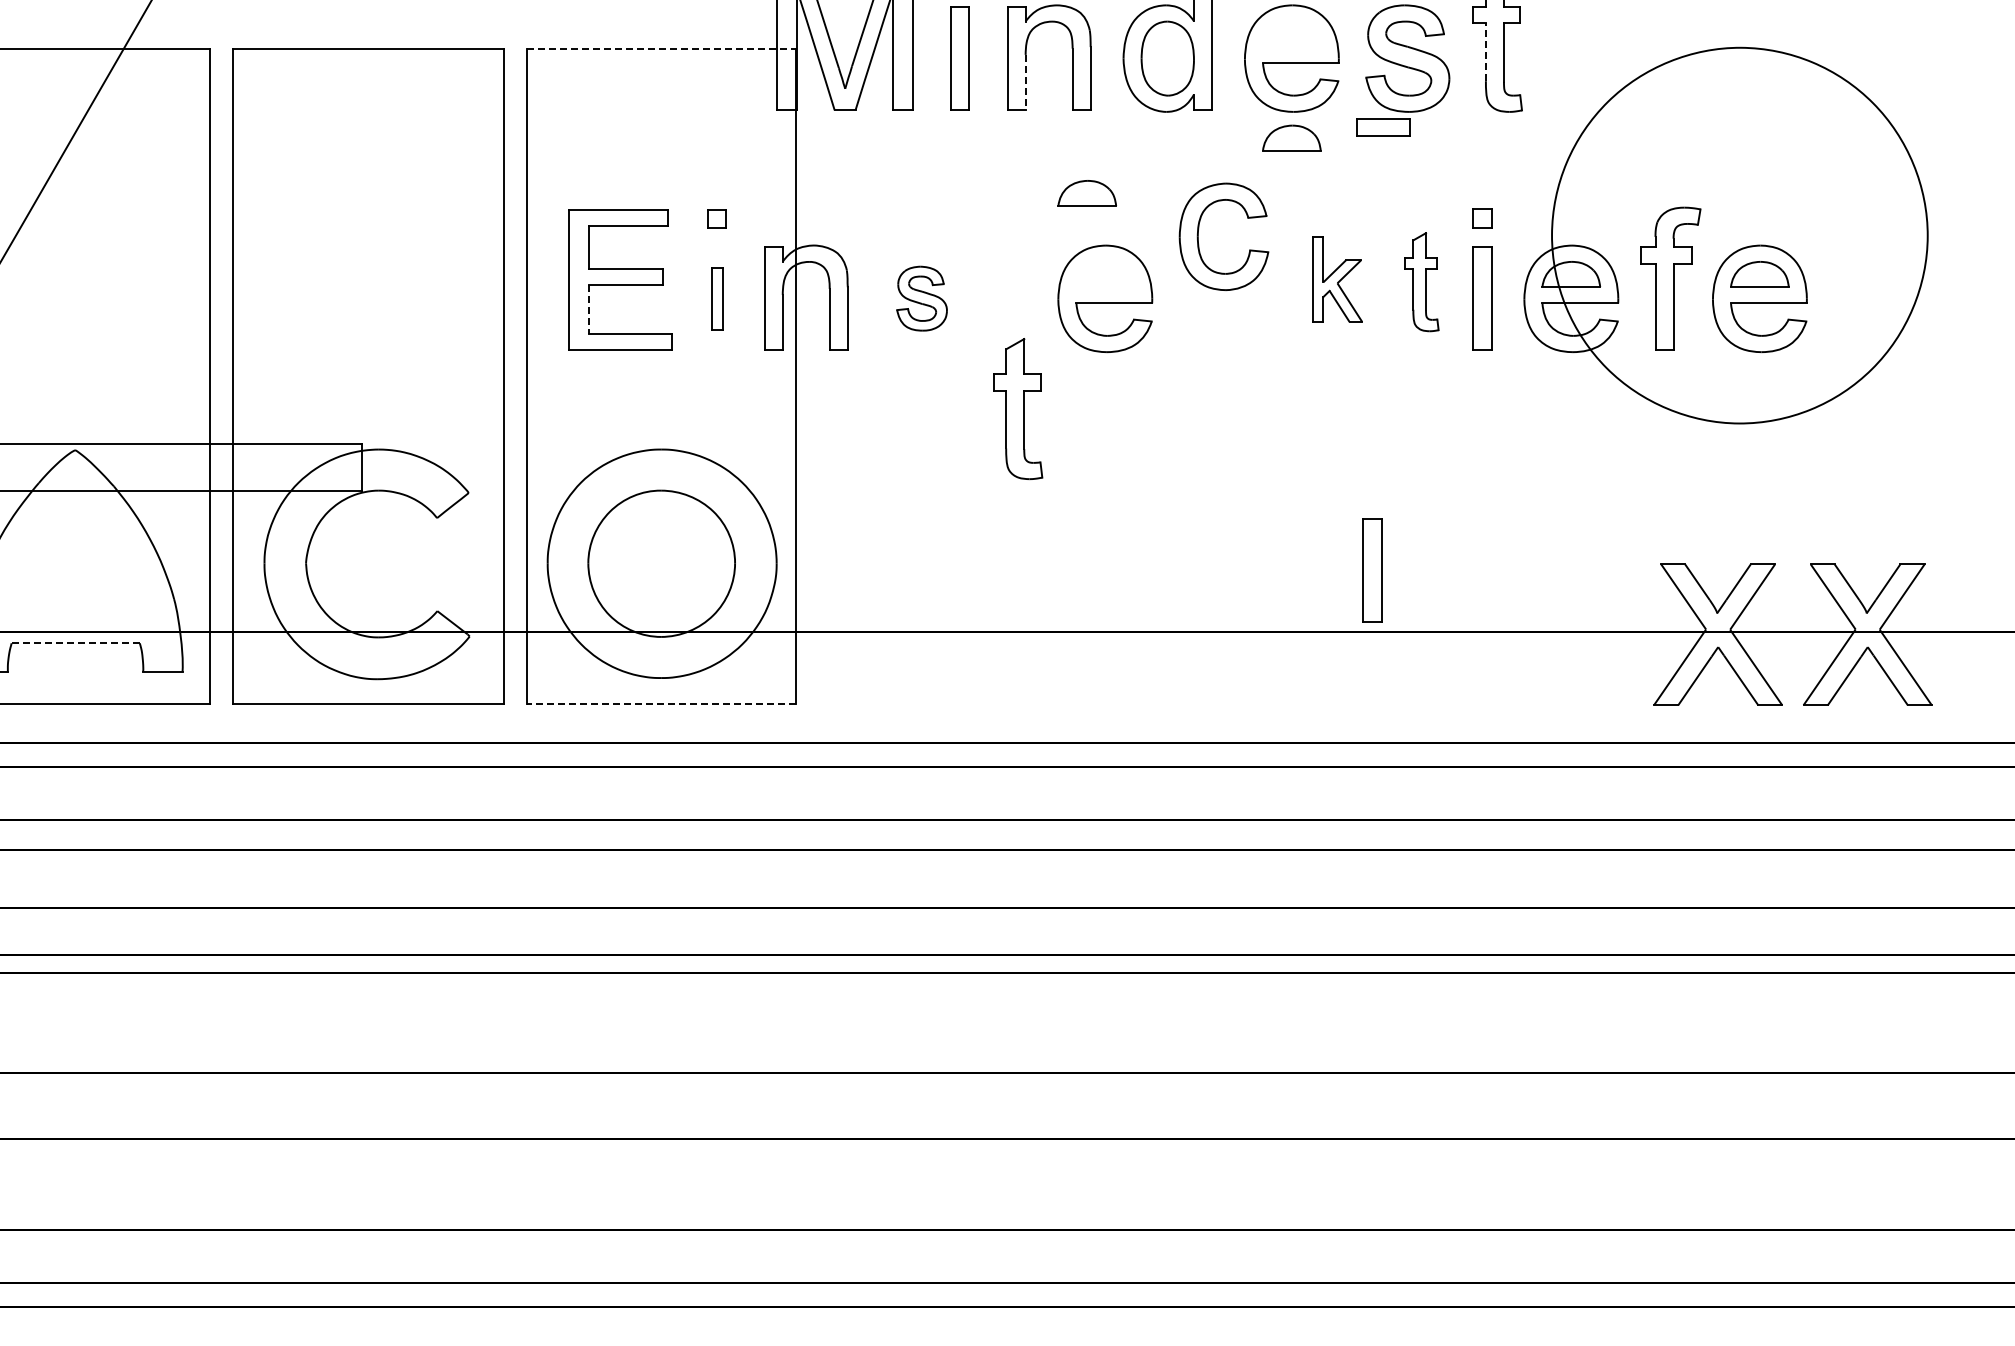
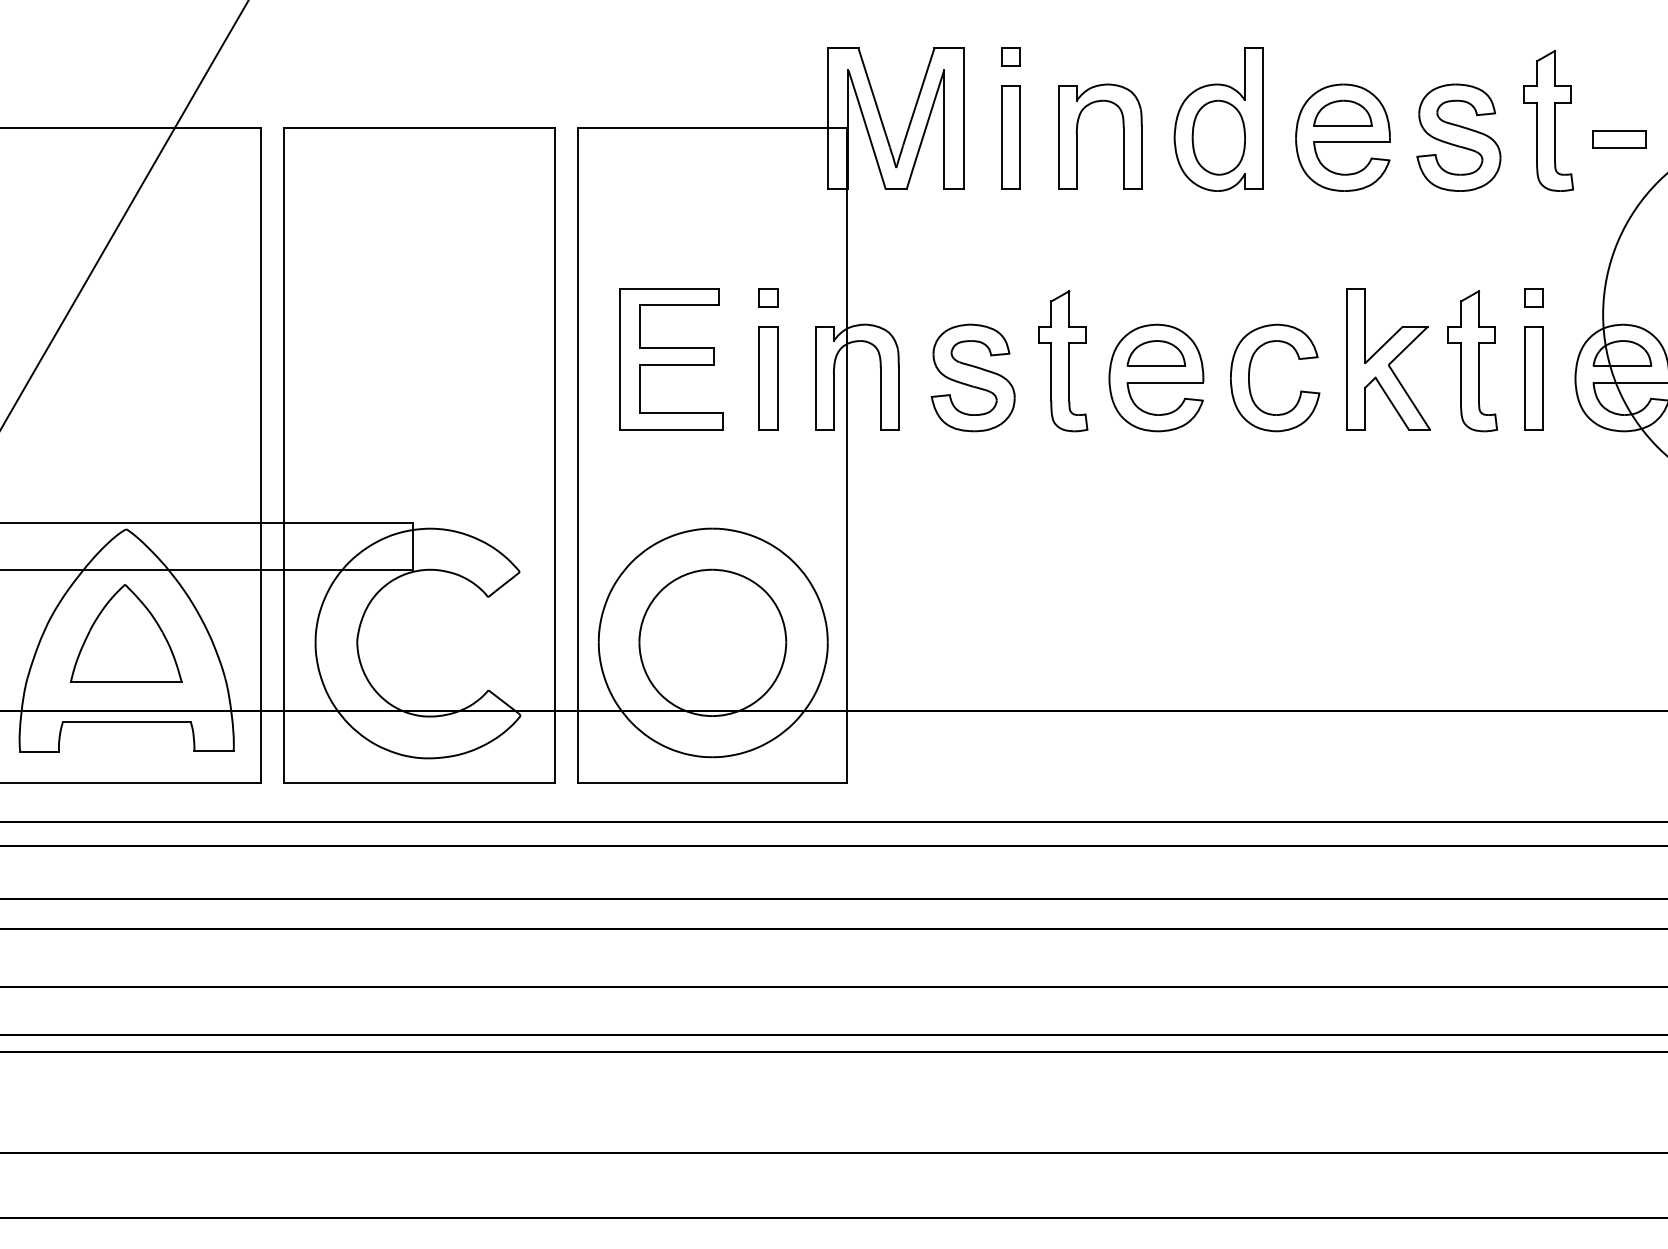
line: (662, 49) -> (713, 128), dashed -> solid
line: (1485, 52) -> (1536, 131), dashed -> solid
line: (1025, 82) -> (1076, 161), dashed -> solid
part: (1383, 127) -> (1619, 139), moved
part: (1291, 137) -> (1342, 112), moved
part: (1086, 193) -> (1155, 353), moved
part: (1198, 236) -> (1249, 377), moved
part: (1337, 279) -> (1388, 358), size x1.67
part: (1421, 282) -> (1472, 361), size x1.43
part: (716, 298) -> (767, 377), size x1.67
part: (921, 298) -> (972, 377), size x1.67
line: (588, 310) -> (639, 389), dashed -> solid
part: (1018, 408) -> (1063, 360), moved
part: (75, 554) -> (126, 633), added
part: (1372, 570) -> (1423, 649), removed
line: (75, 643) -> (126, 722), dashed -> solid
line: (661, 703) -> (712, 782), dashed -> solid

